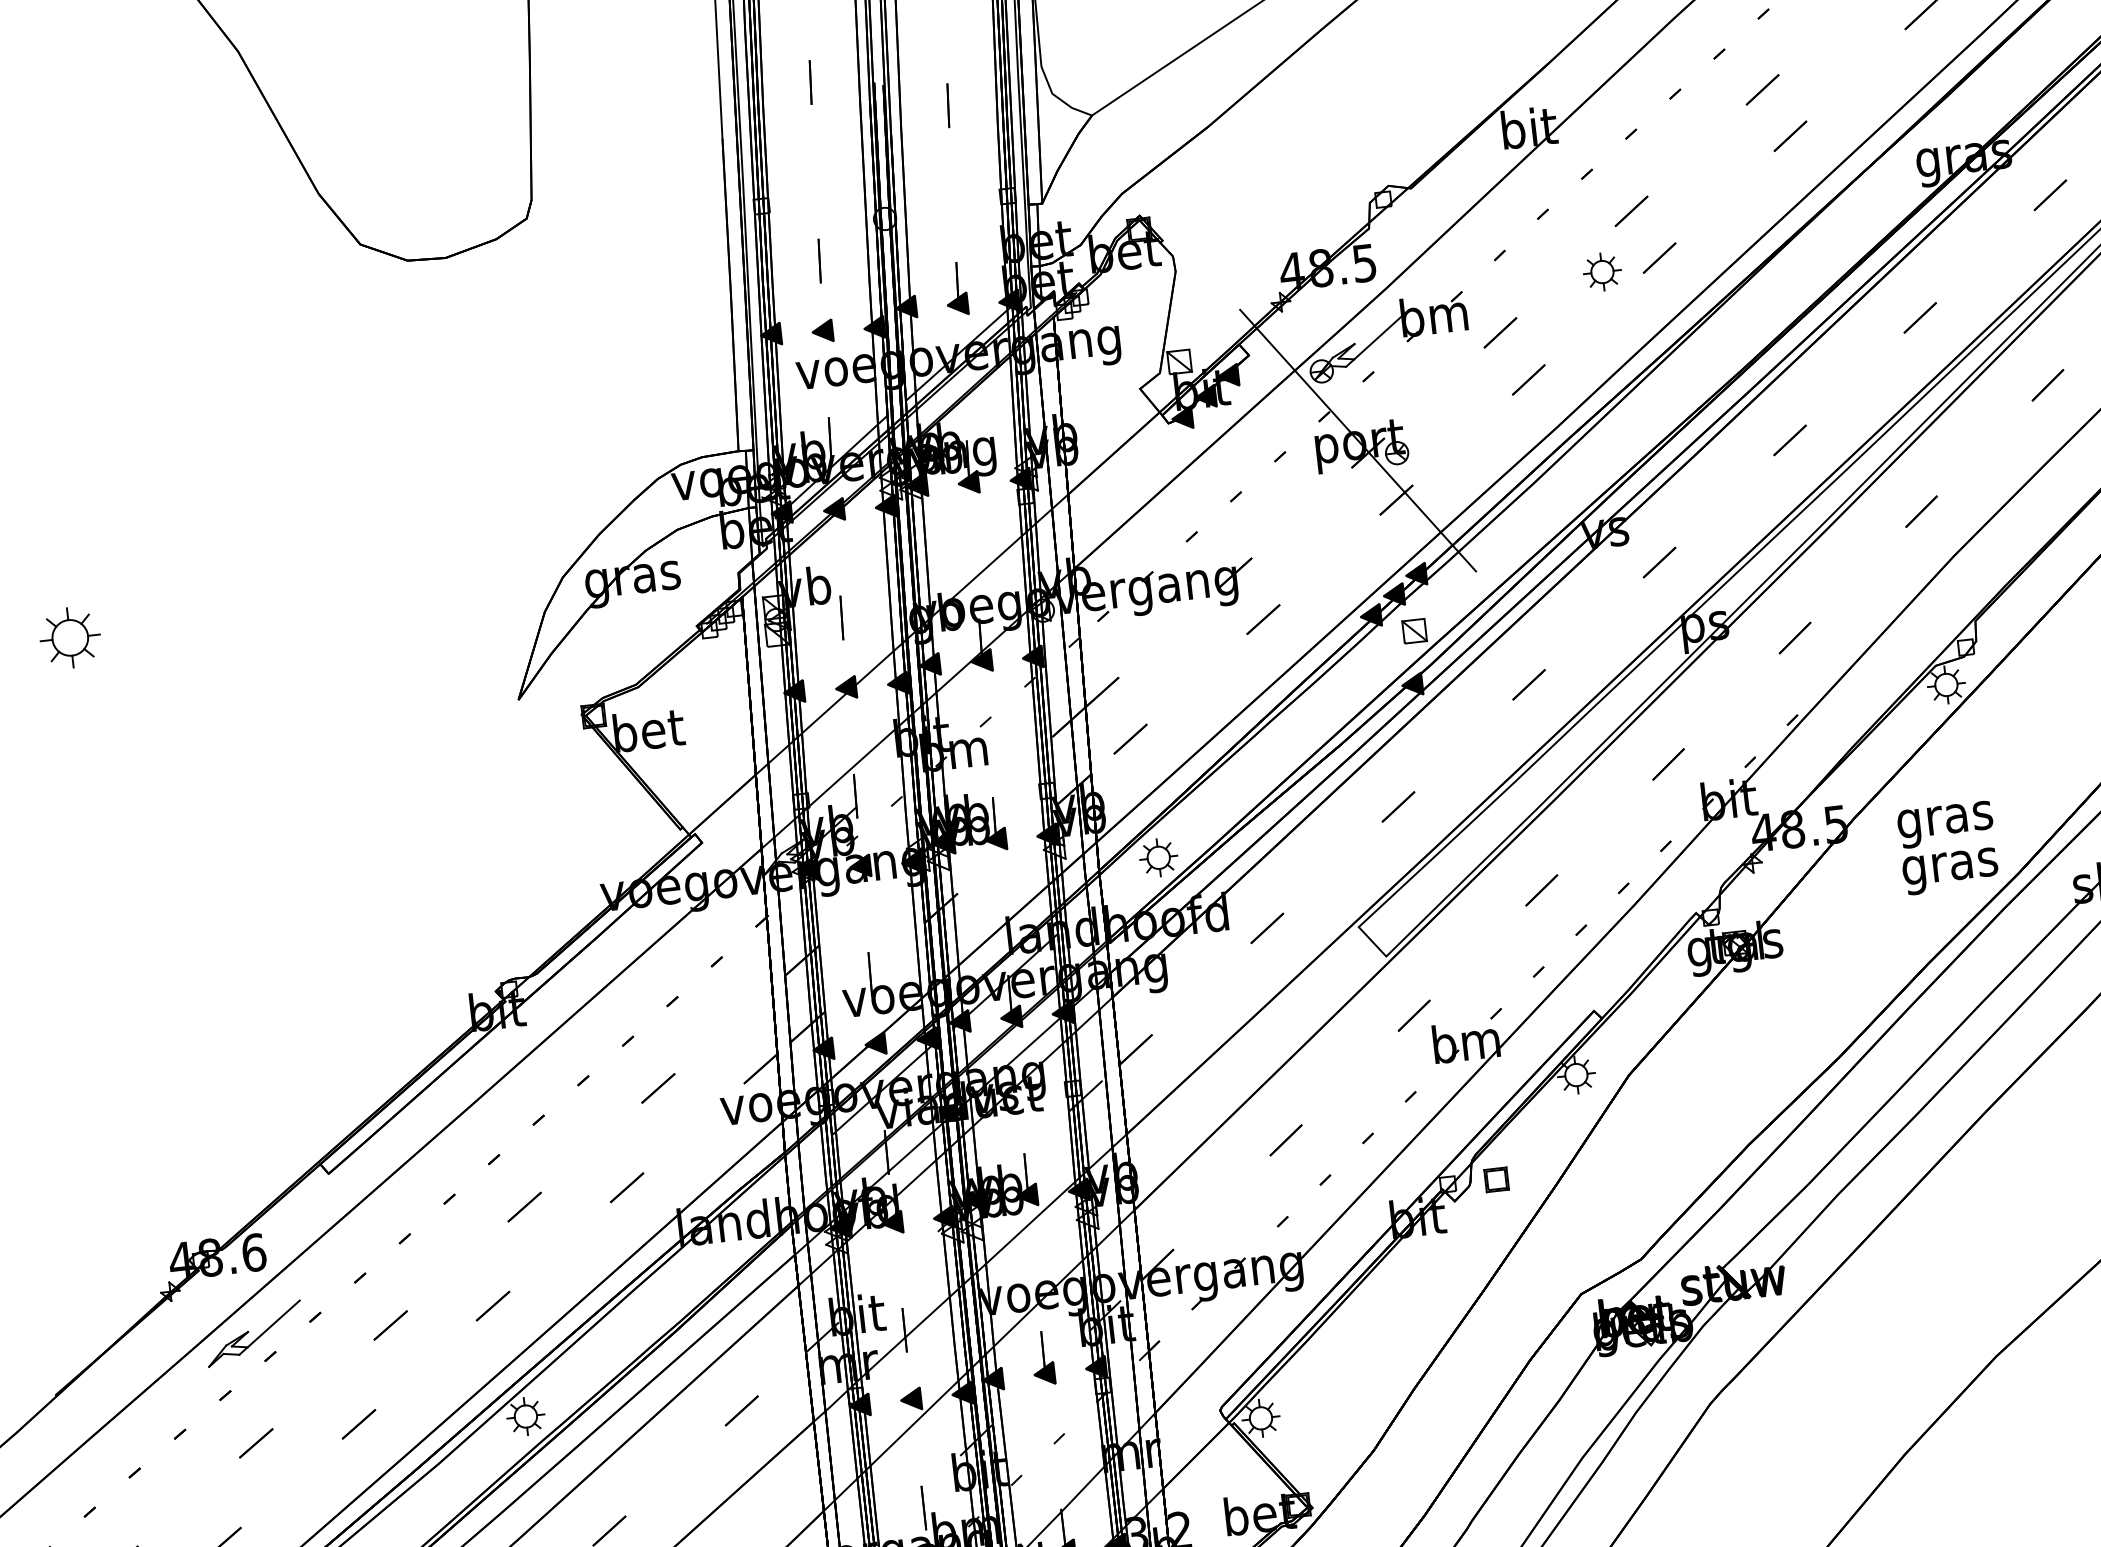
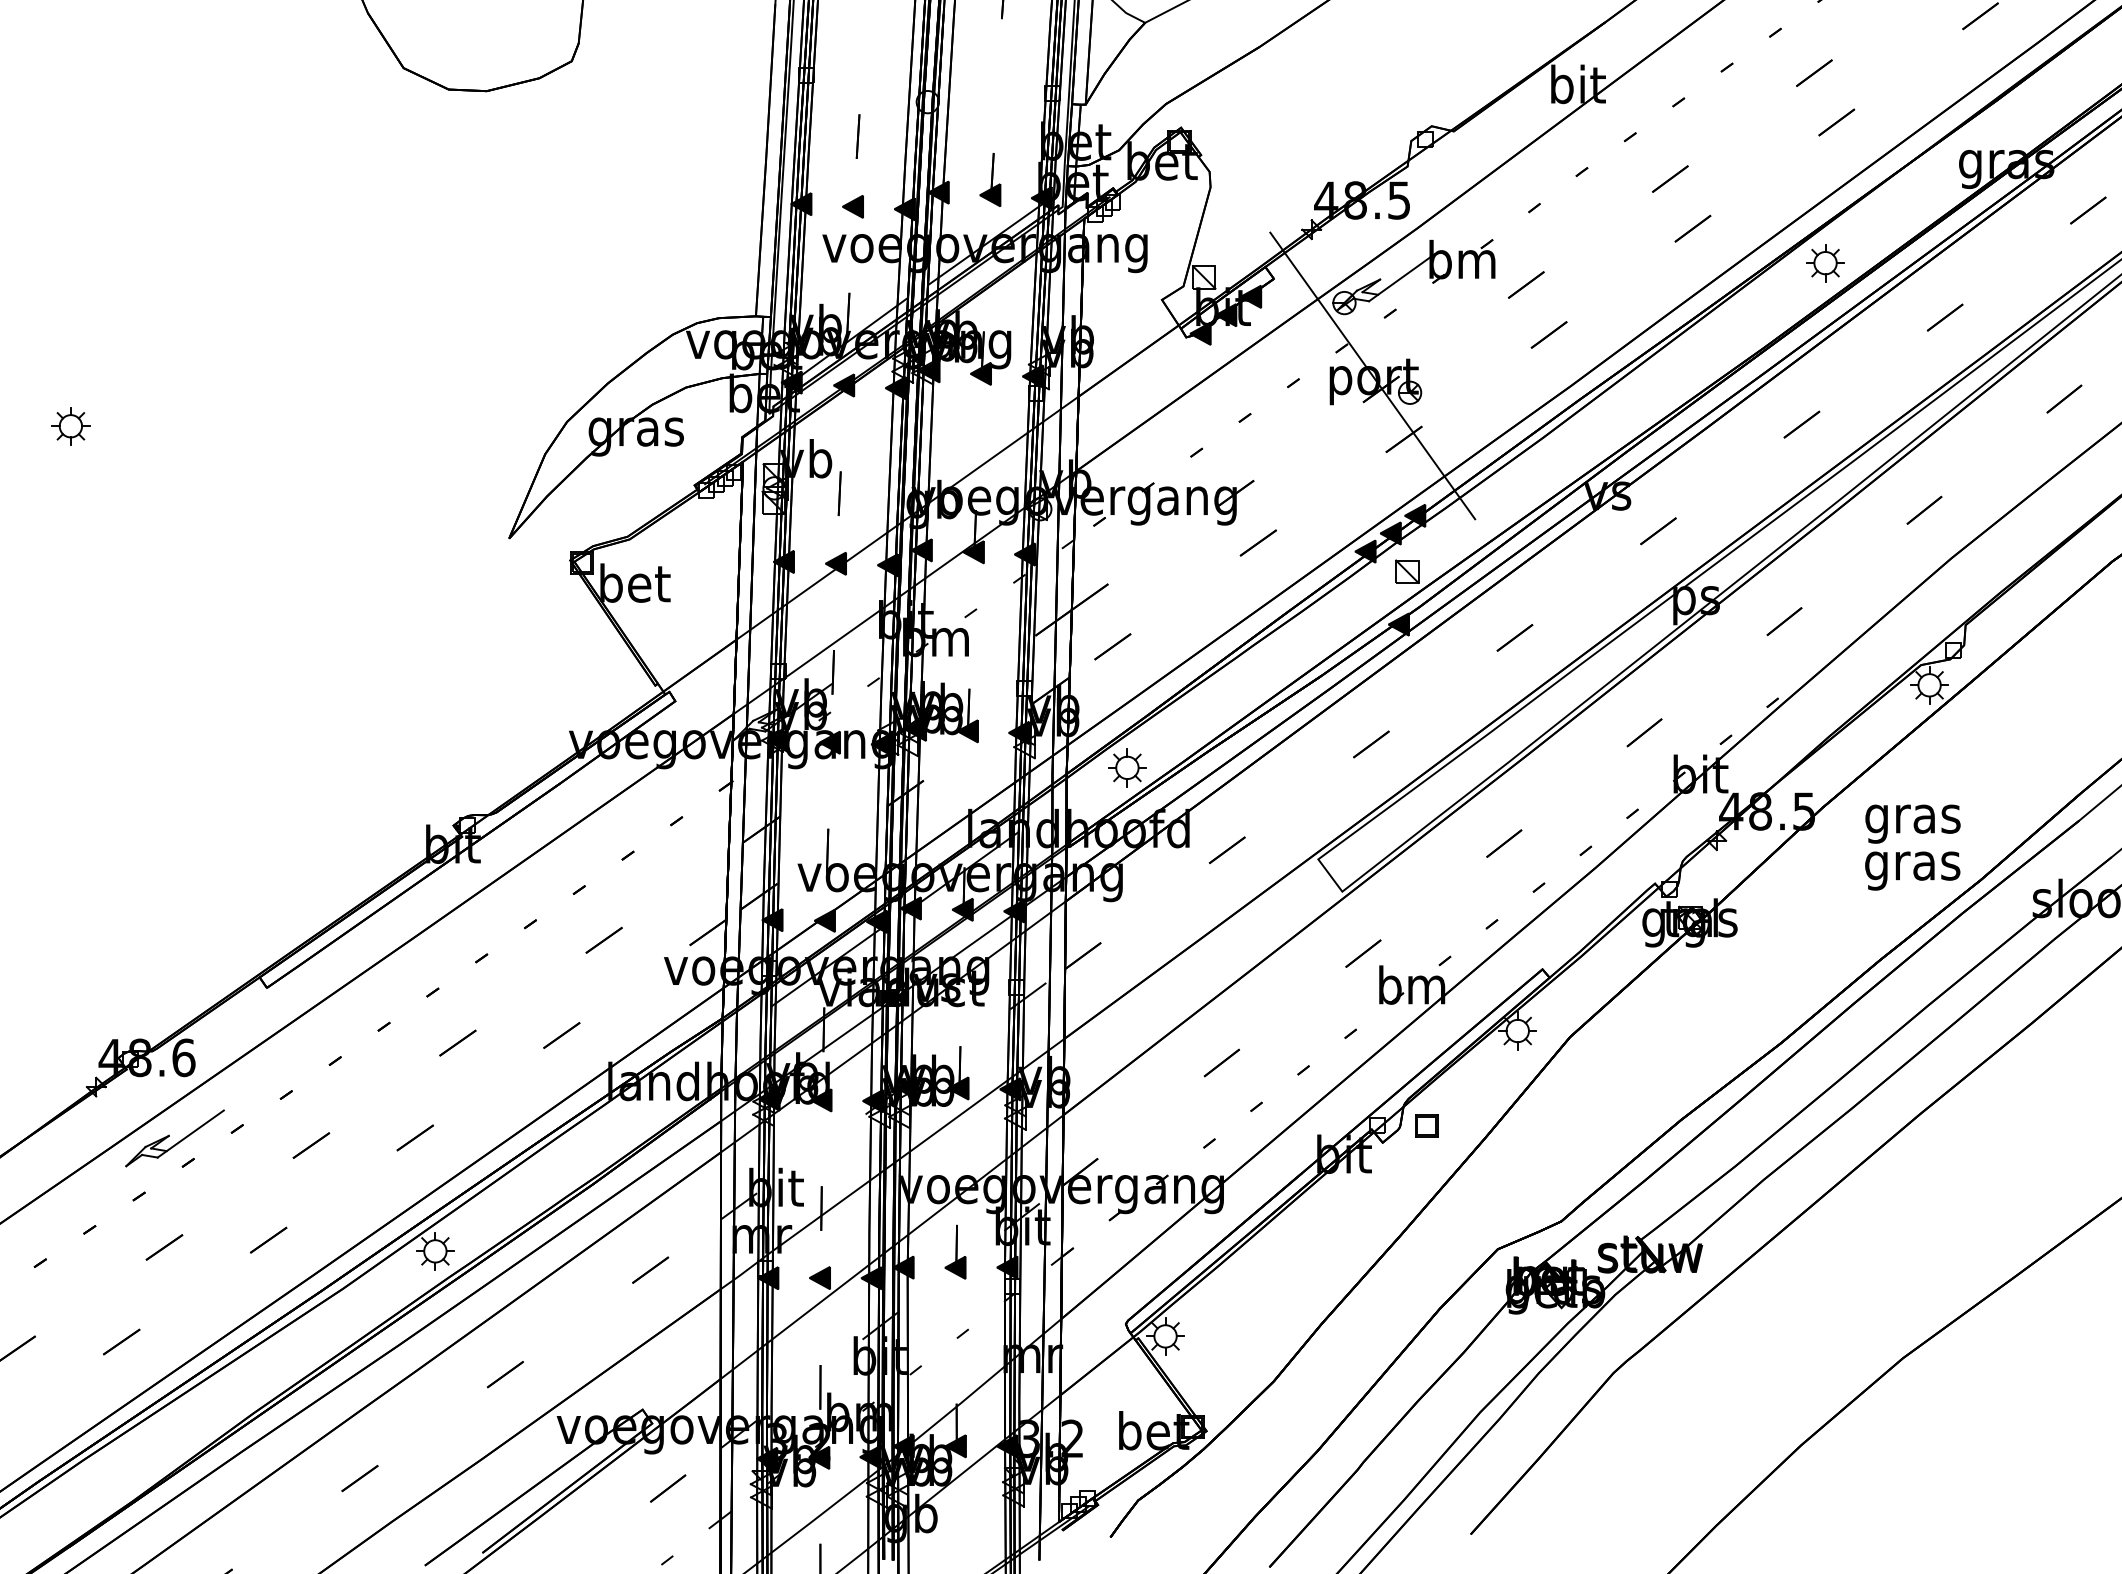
part: (1602, 272) -> (1825, 263), moved
part: (69, 638) -> (70, 426), size x0.62

